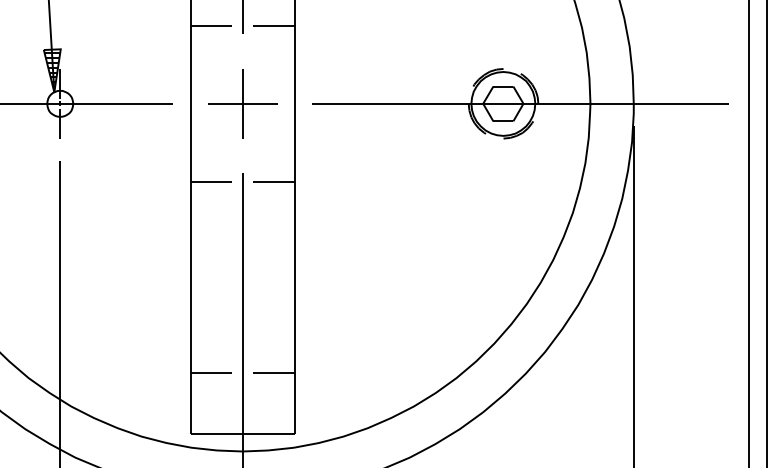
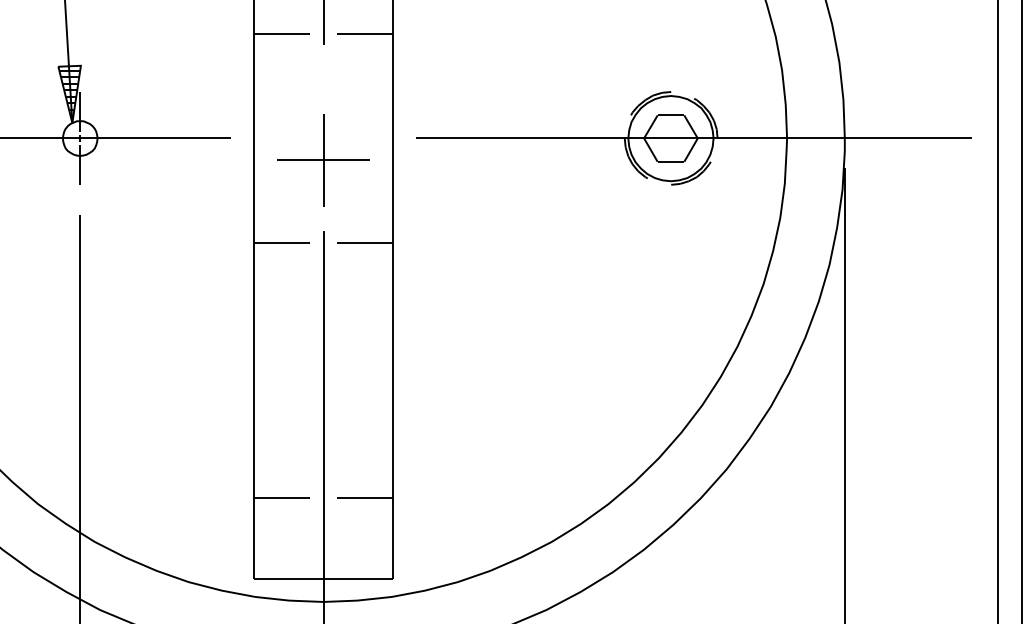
part: (242, 103) -> (323, 160), moved

